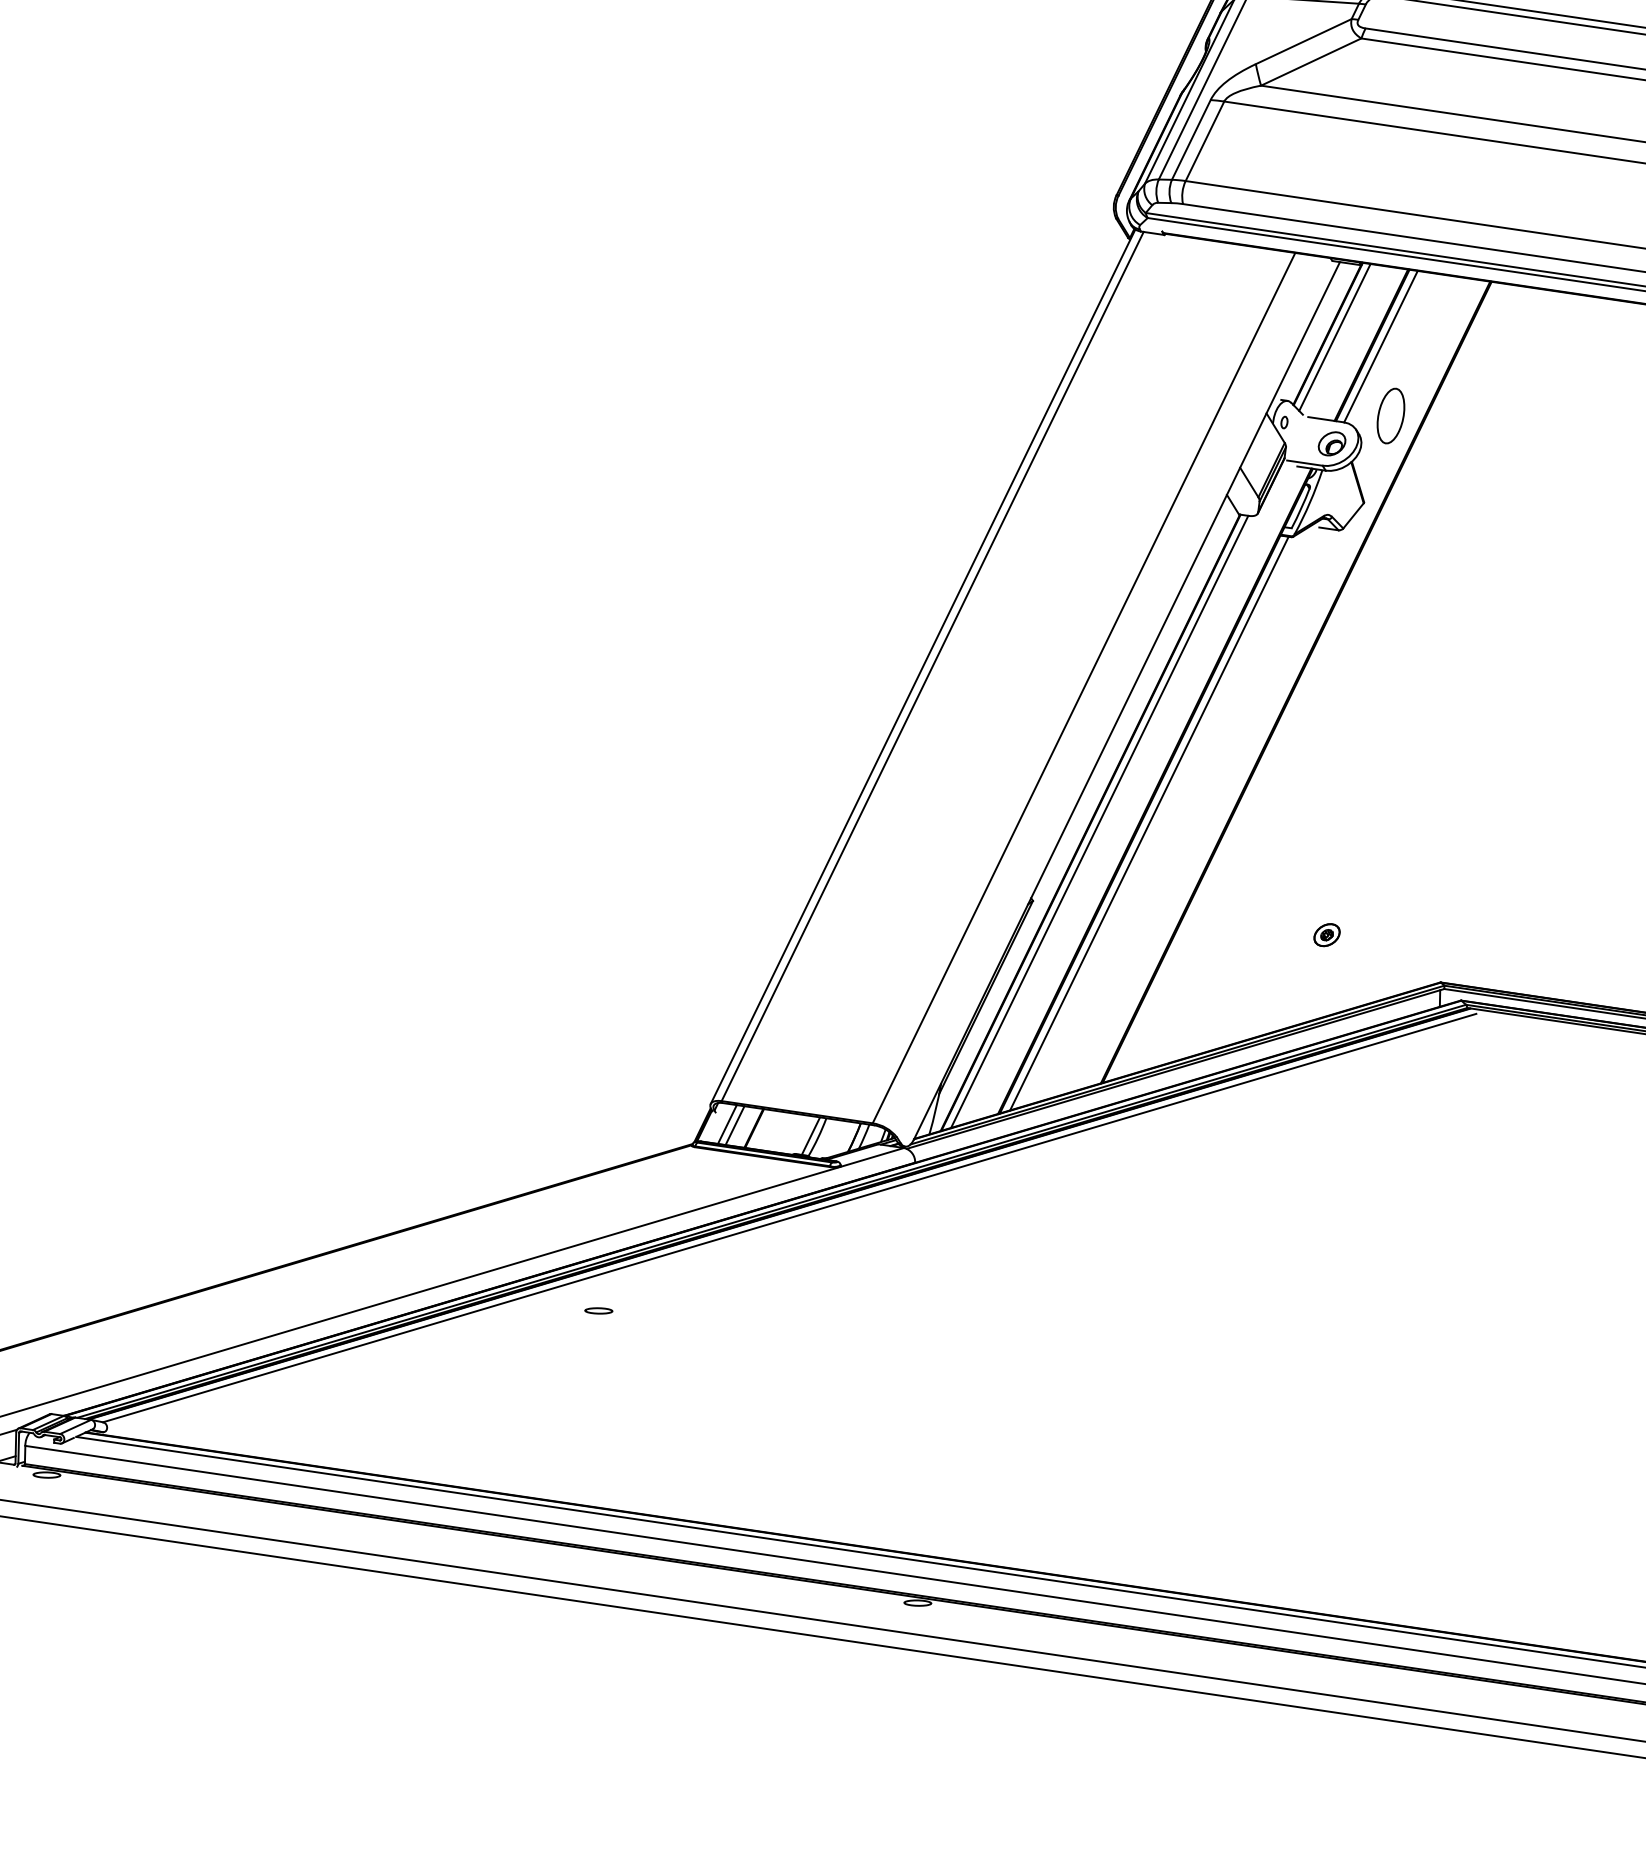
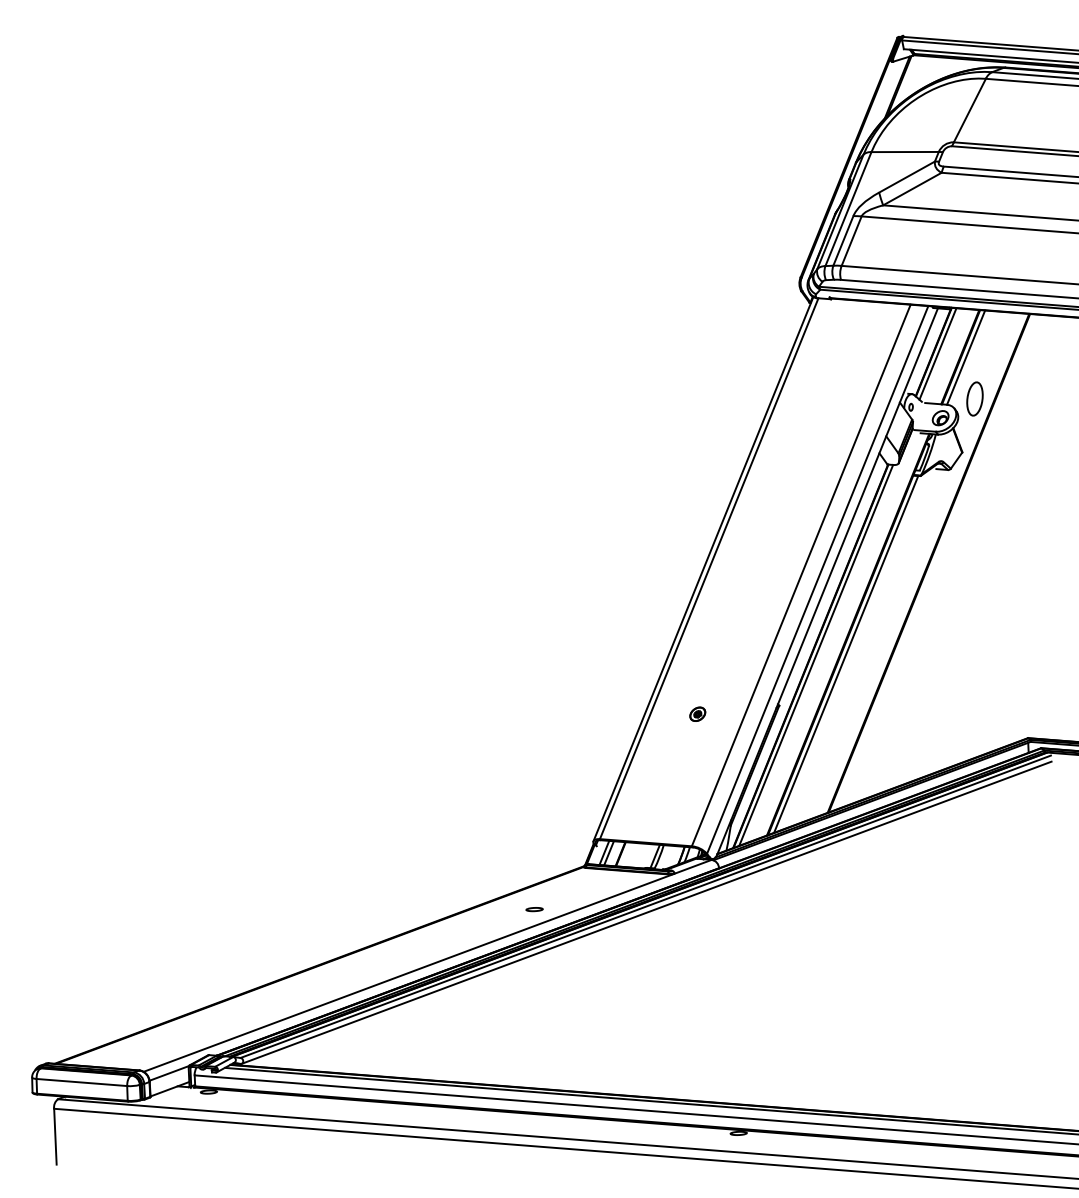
line: (1110, 696) -> (817, 579), added
part: (1326, 933) -> (697, 713), moved
line: (790, 1227) -> (646, 912), added
part: (598, 1310) -> (534, 909), moved

